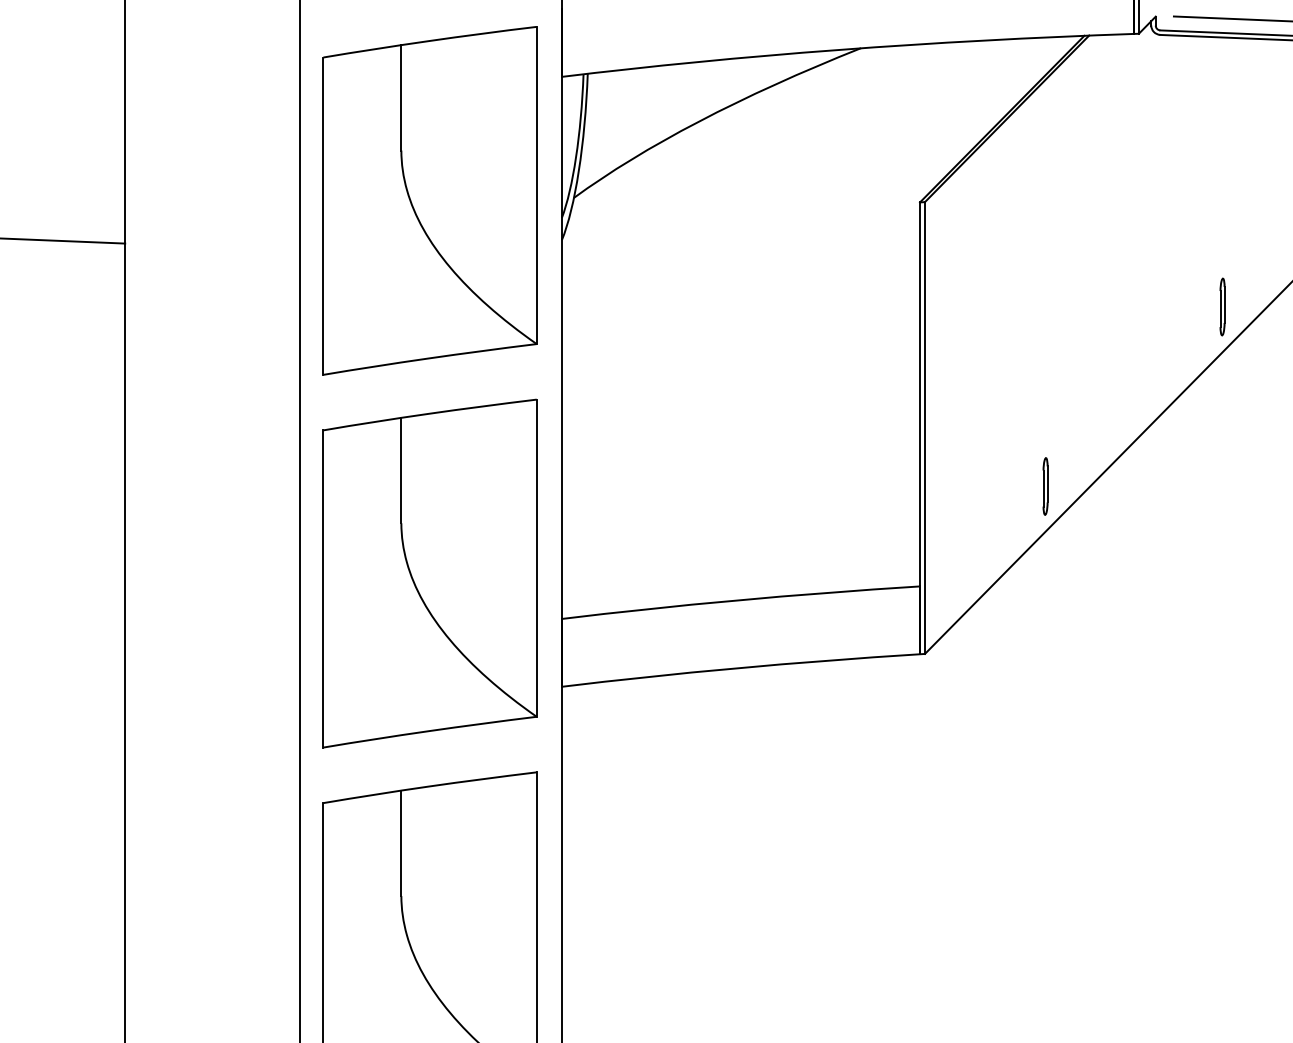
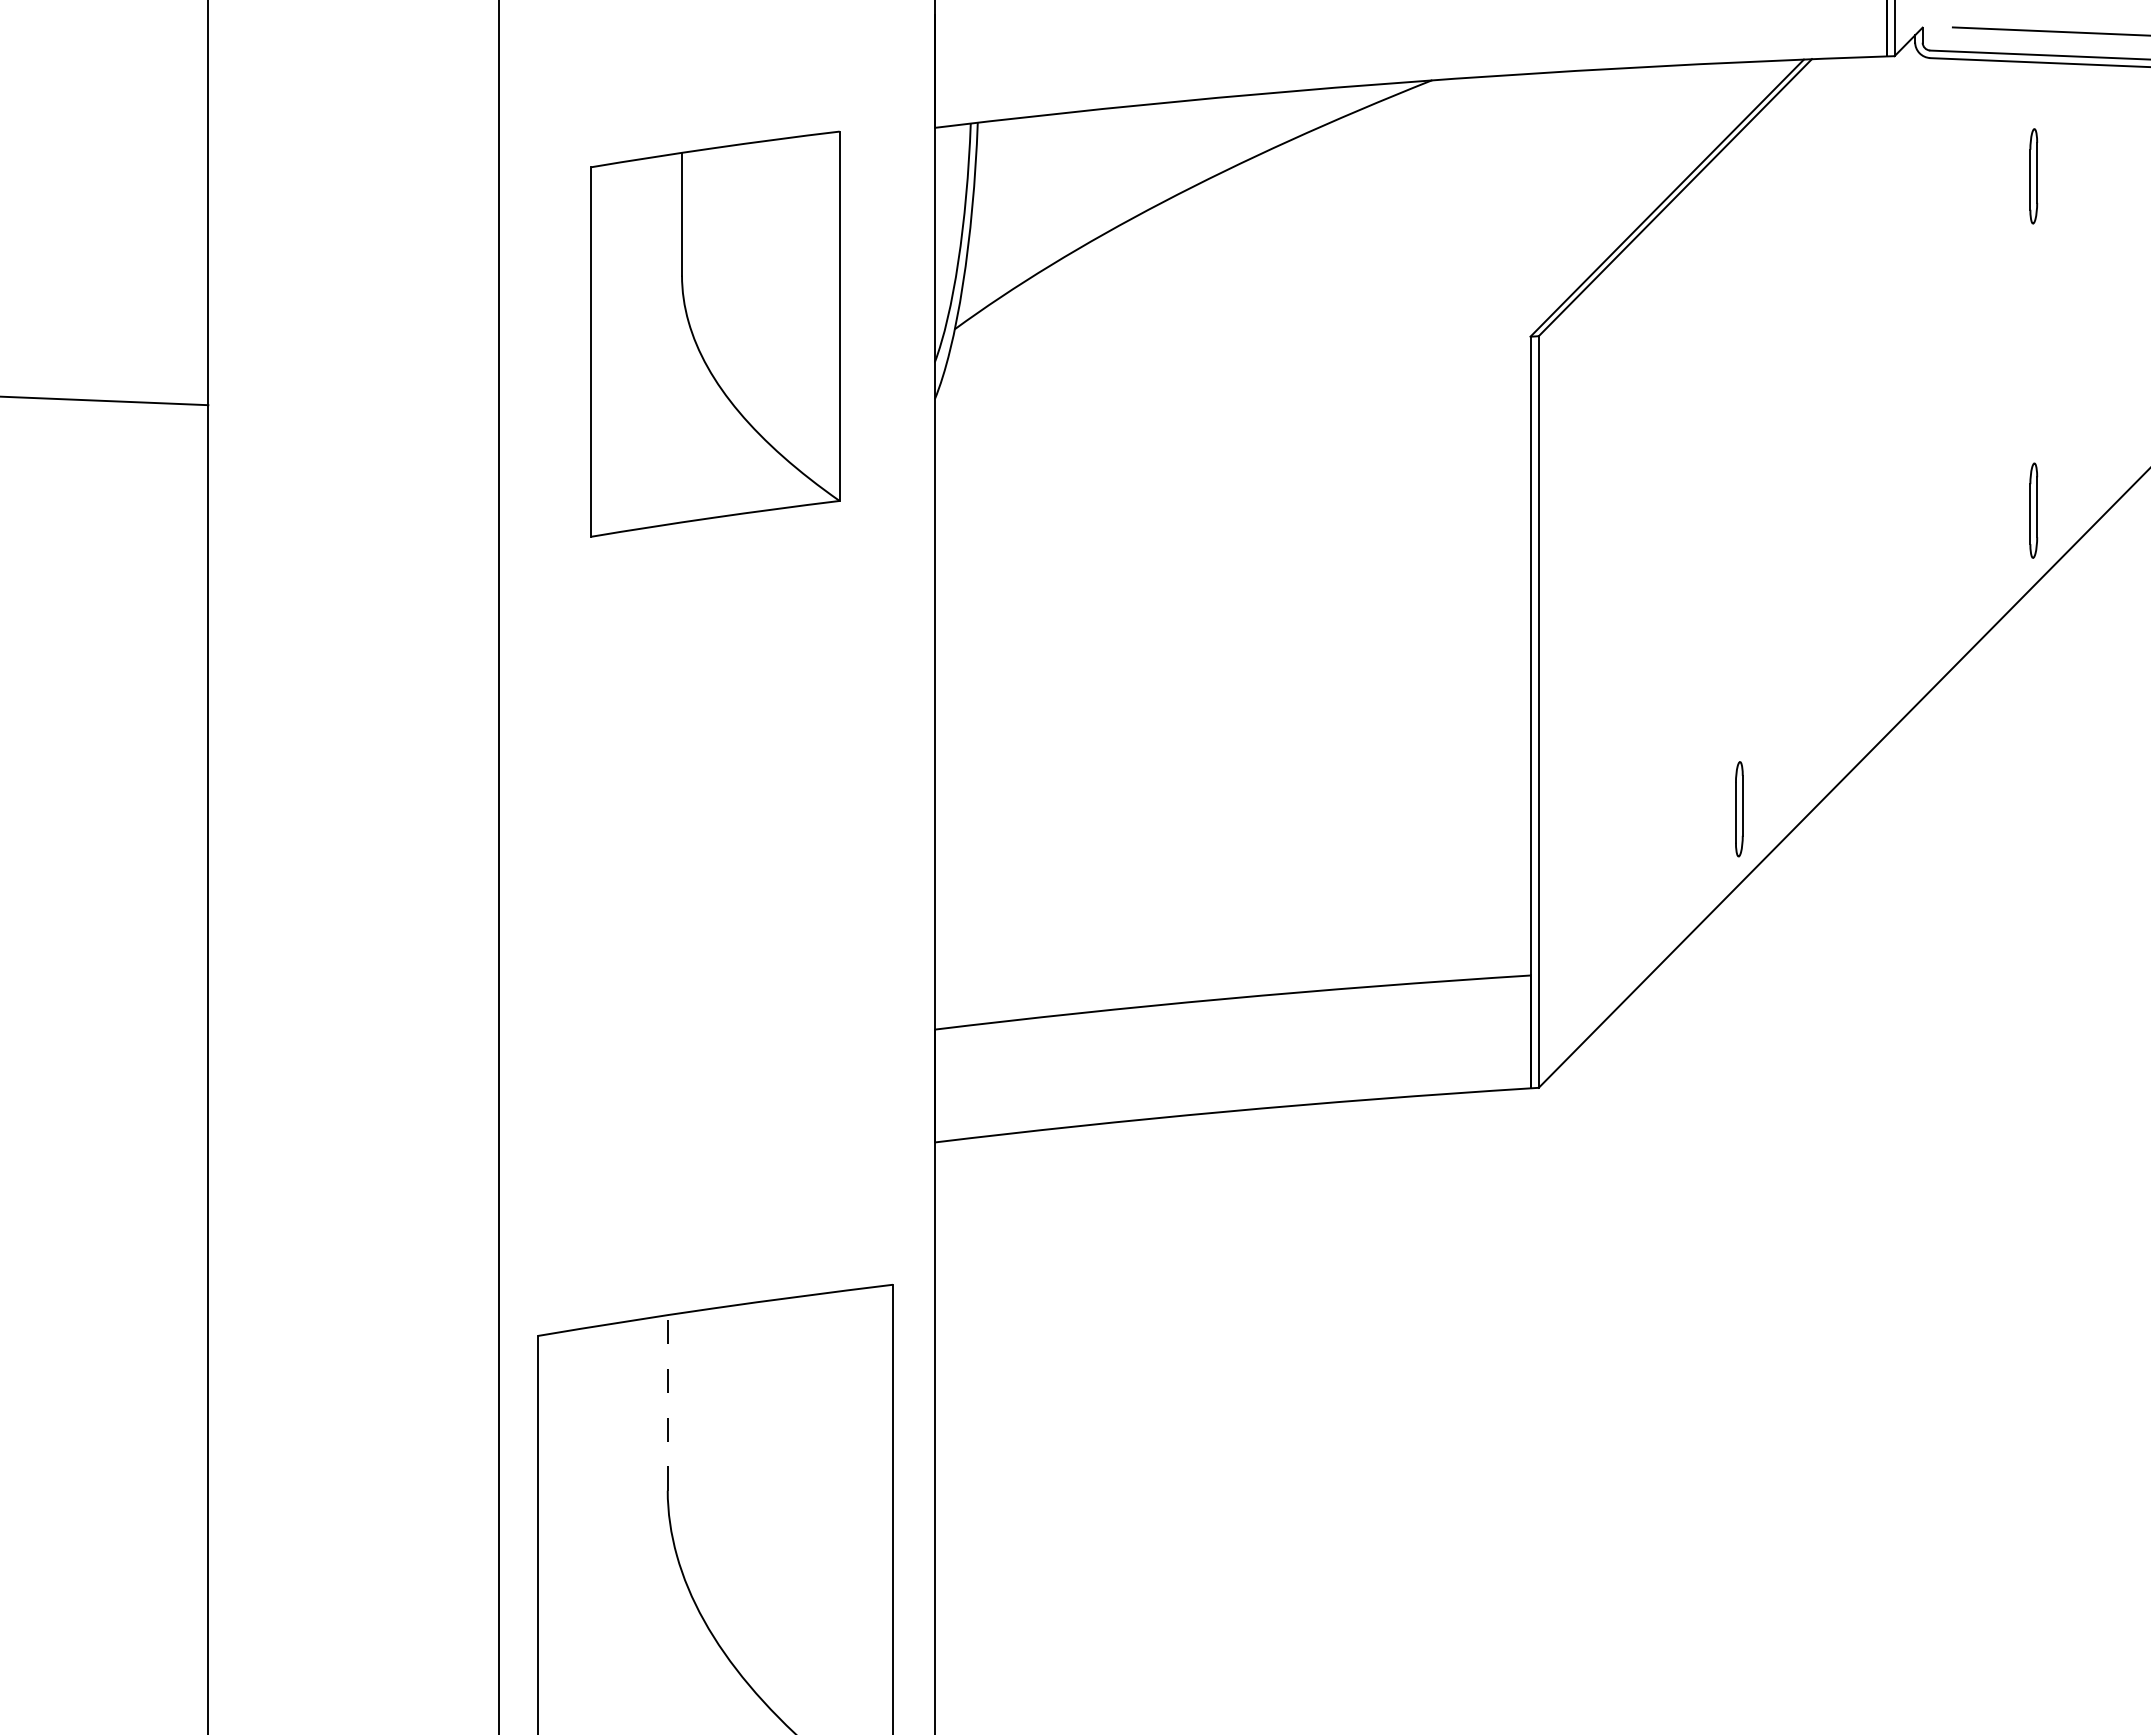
part: (1222, 105) -> (2033, 175), added
part: (429, 200) -> (714, 333), size x0.7
part: (429, 573) -> (714, 954), removed
line: (401, 843) -> (667, 1403), solid -> dashed

